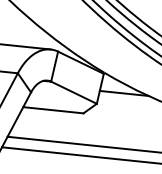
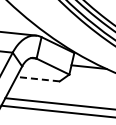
line: (53, 110) -> (38, 79), solid -> dashed

